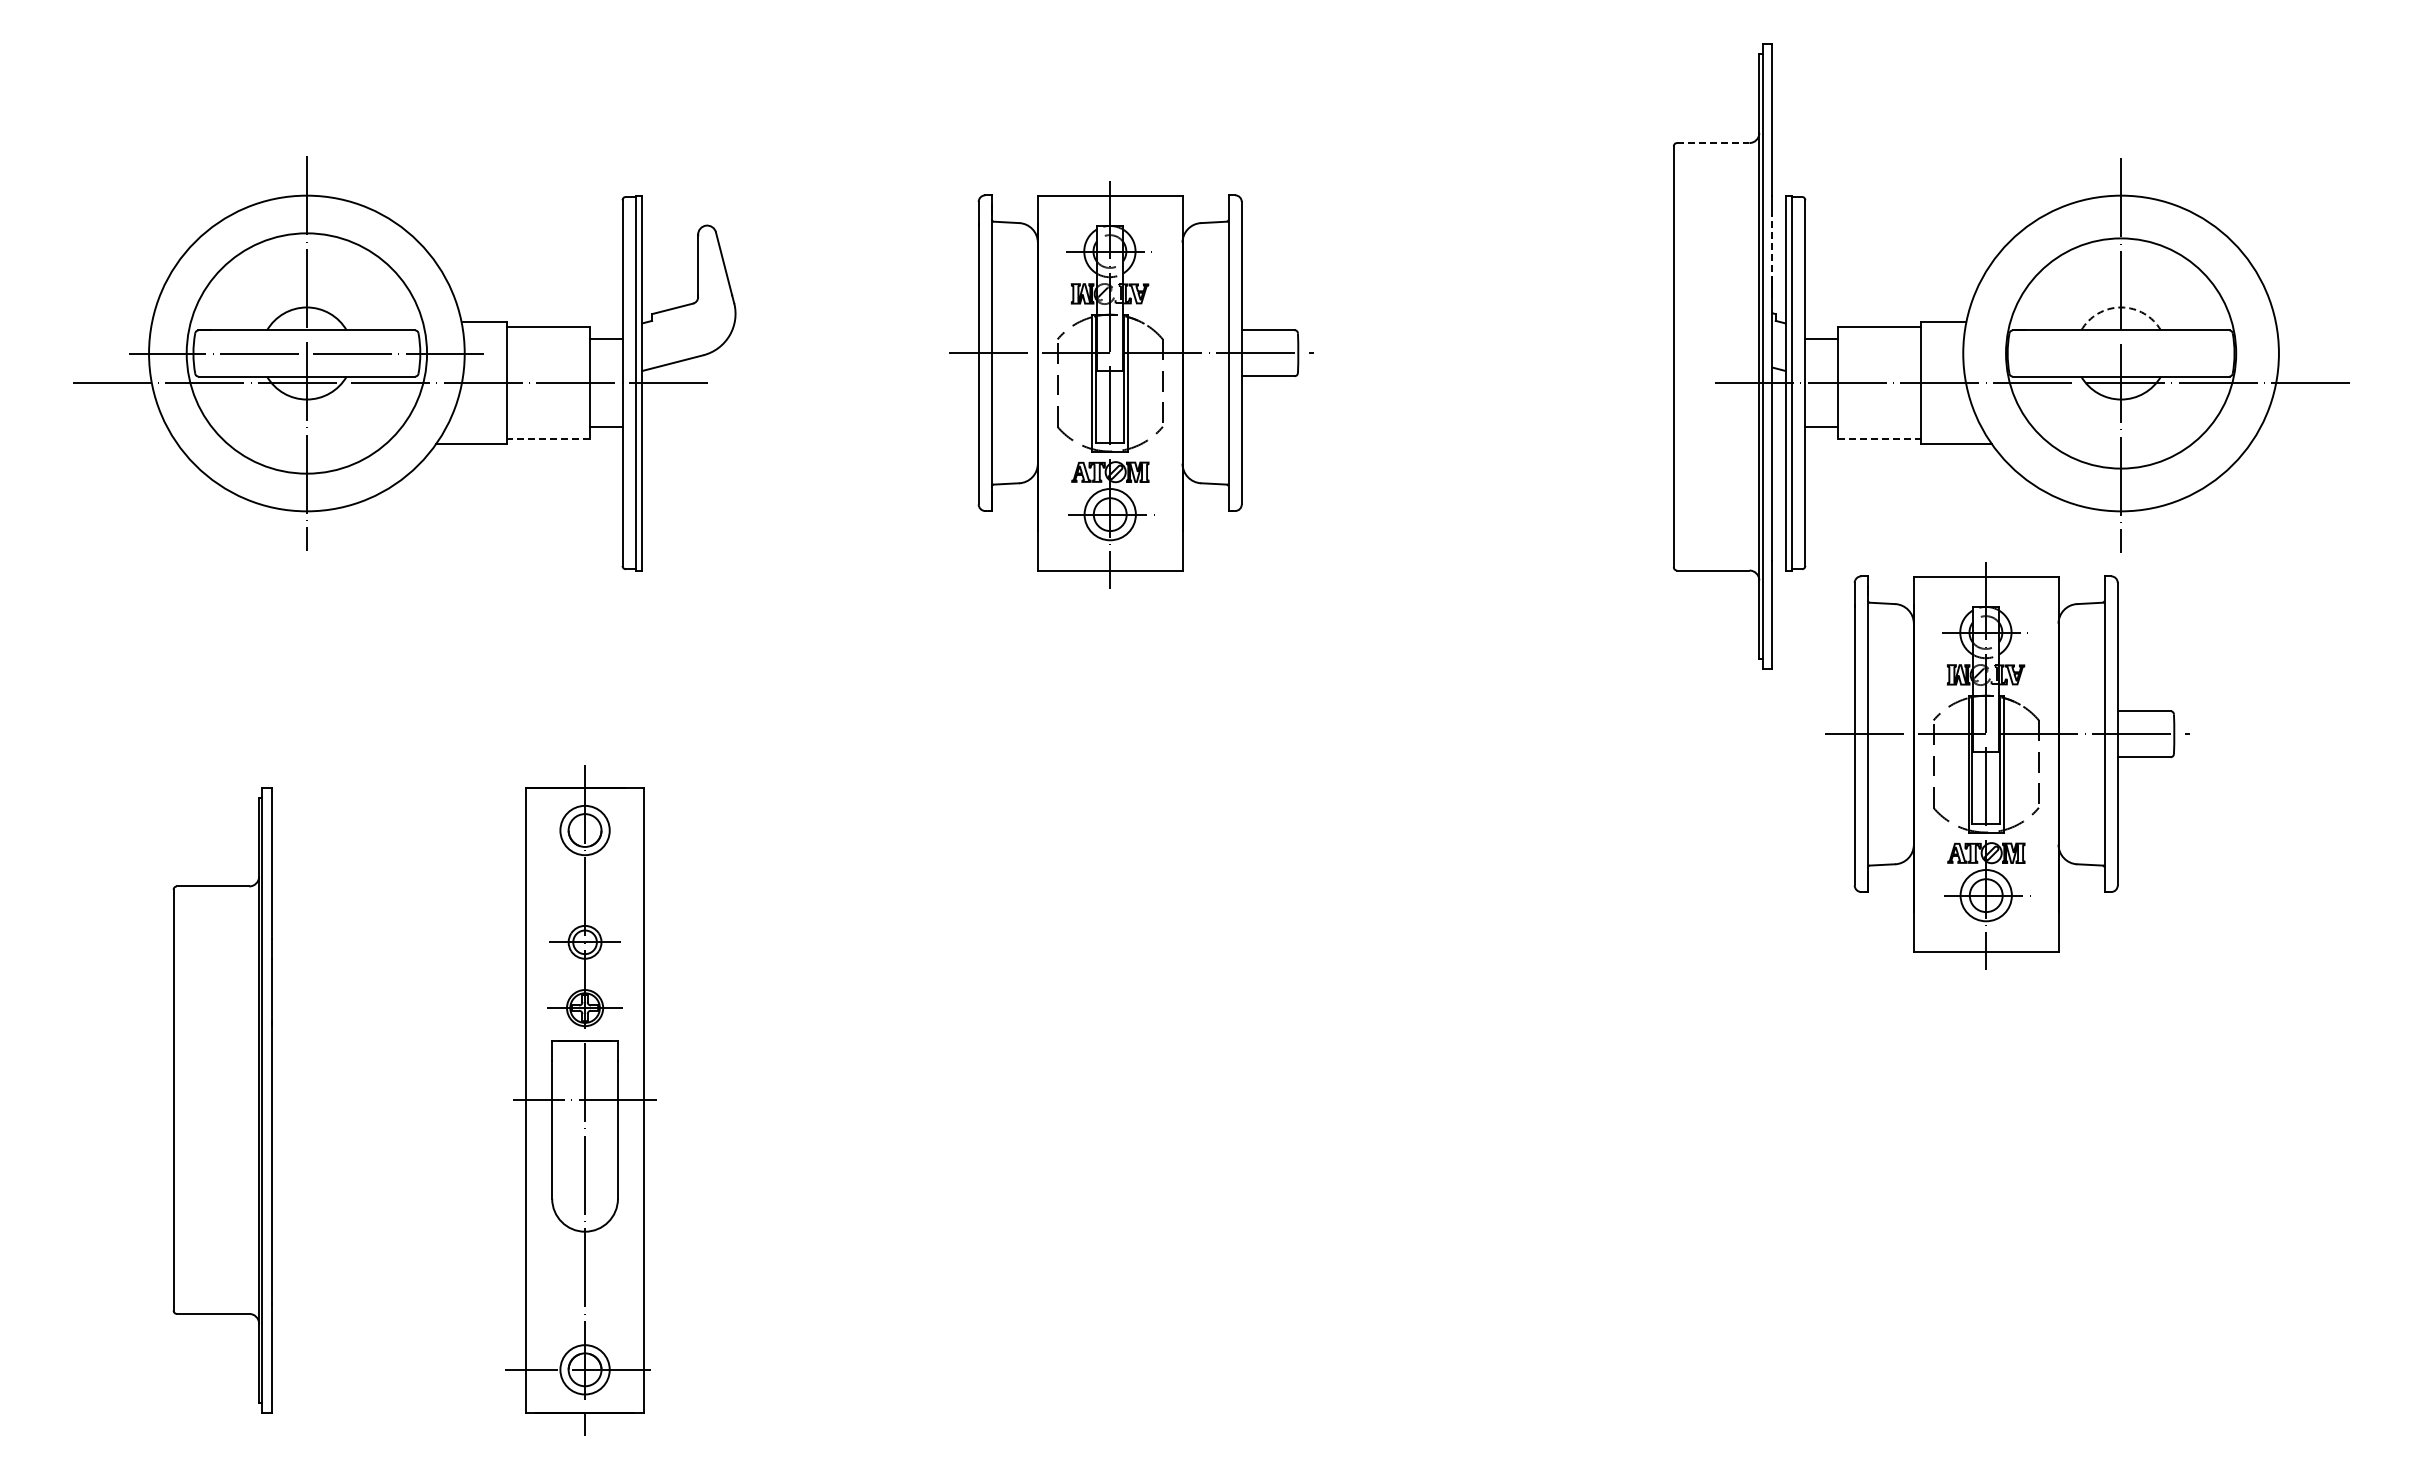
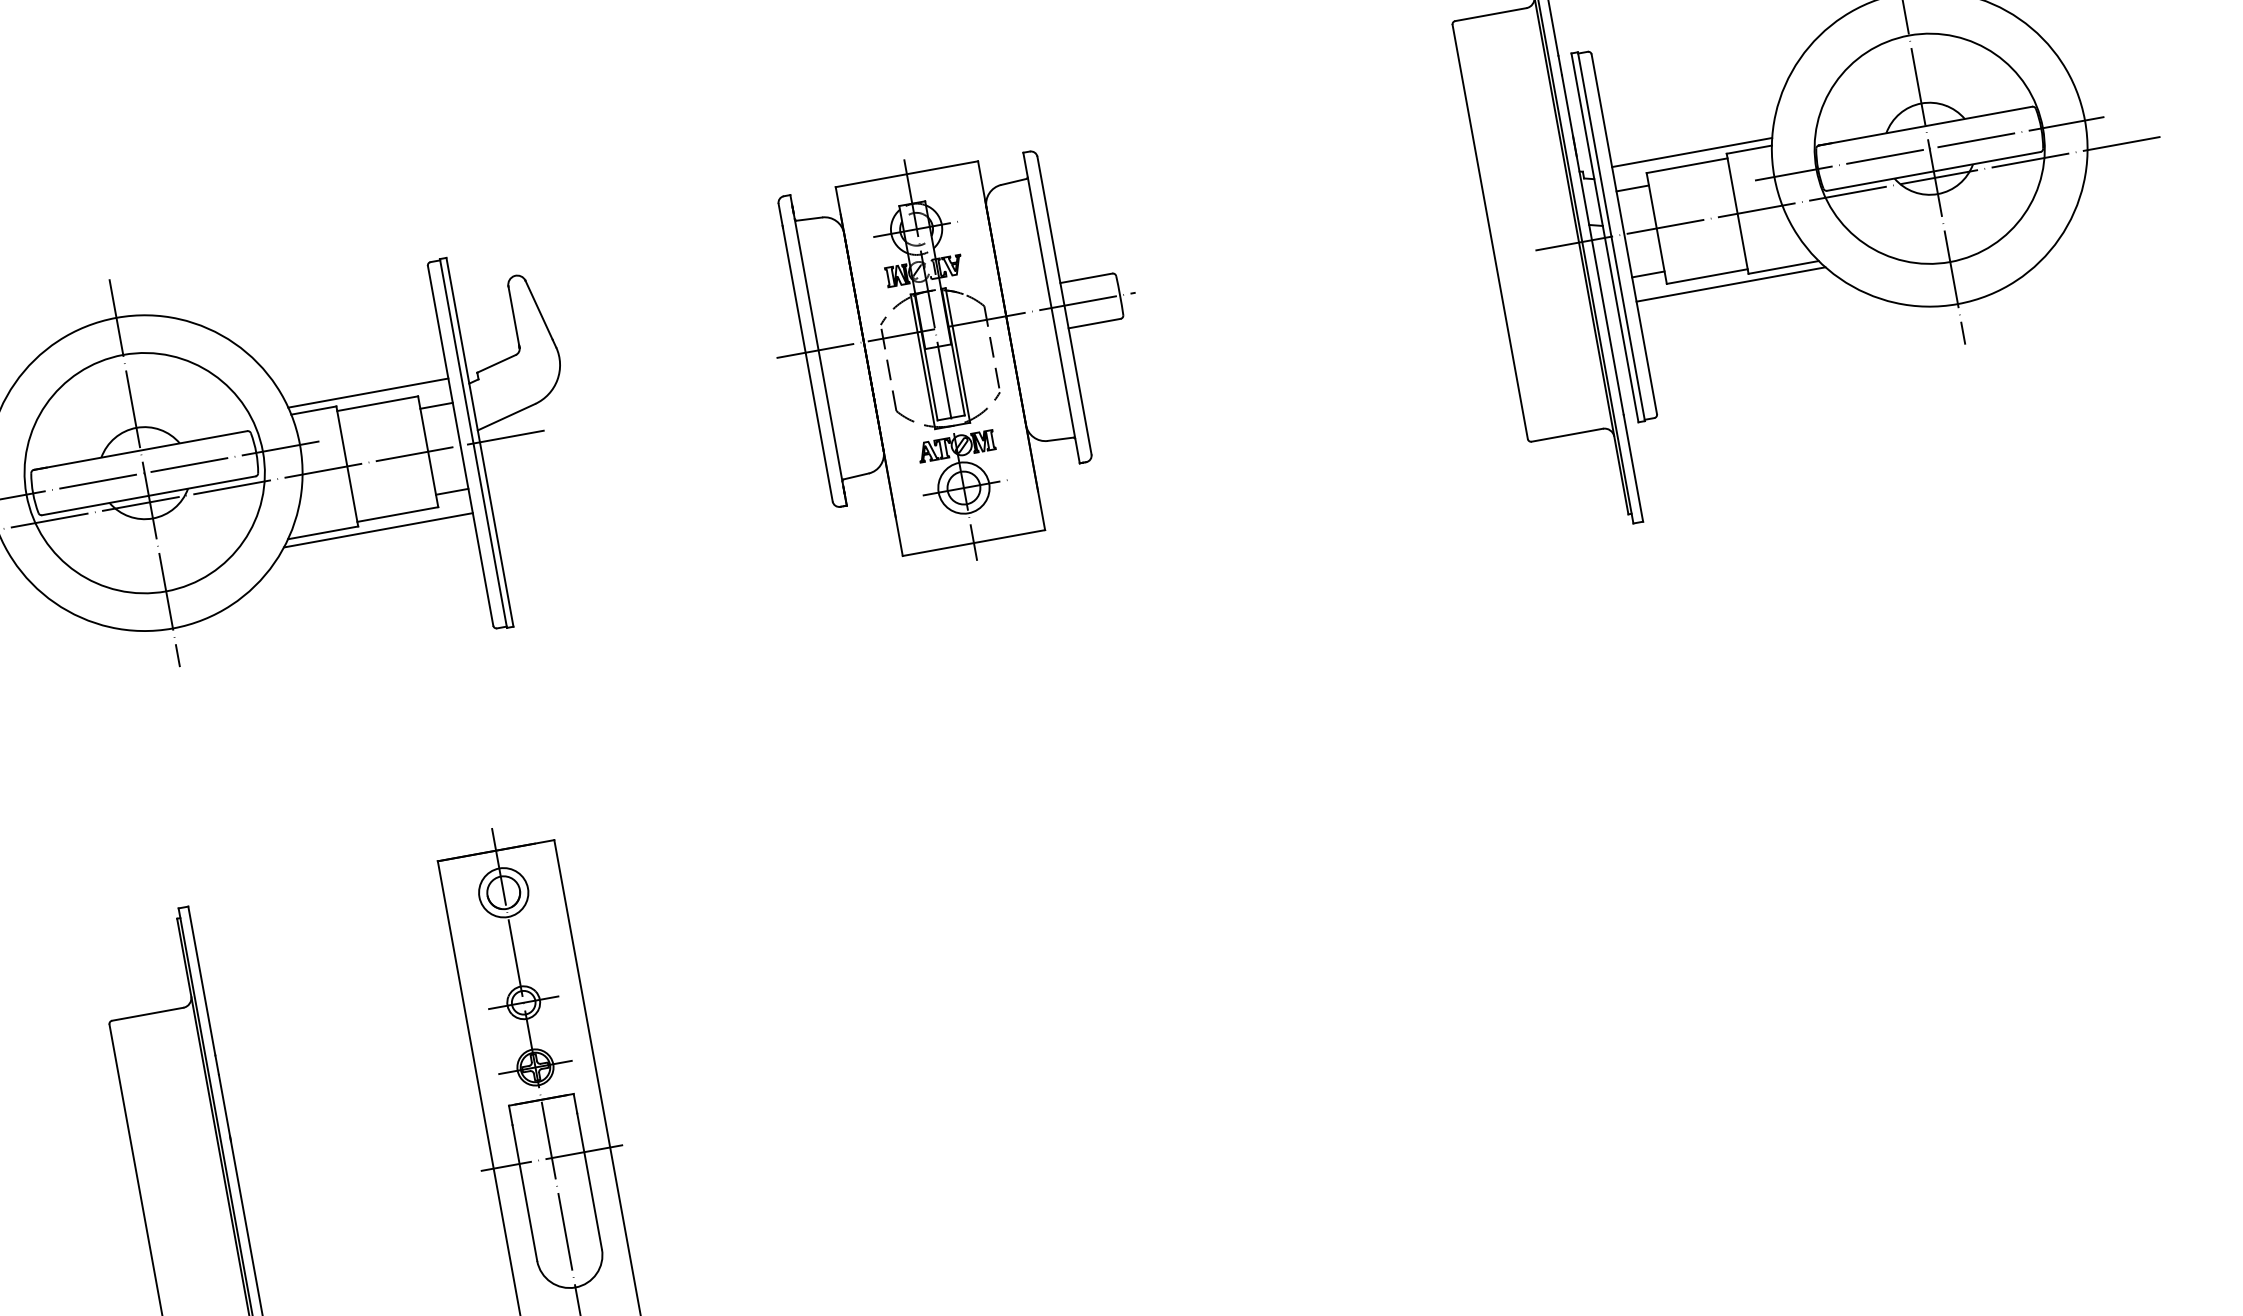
line: (1713, 143) -> (1491, 15), dashed -> solid
line: (1772, 249) -> (1568, 108), dashed -> solid
arc: (2121, 307) -> (1921, 103), dashed -> solid
line: (540, 314) -> (367, 393), added
line: (1886, 314) -> (1691, 152), added
line: (2120, 353) -> (1929, 148), added
line: (548, 439) -> (397, 514), dashed -> solid
line: (1879, 439) -> (1707, 276), dashed -> solid
line: (526, 451) -> (378, 530), added
line: (1901, 451) -> (1731, 284), added
part: (2007, 765) -> (1891, 574), removed

